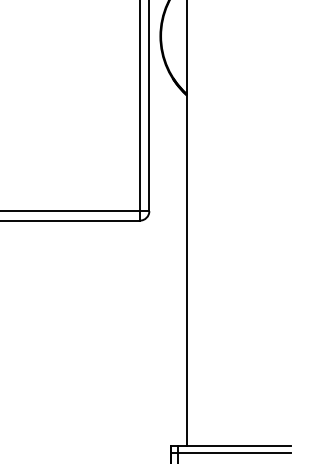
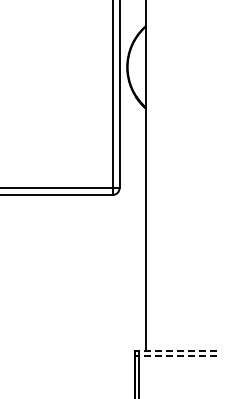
line: (233, 445) -> (177, 350), solid -> dashed
line: (233, 454) -> (177, 356), solid -> dashed

